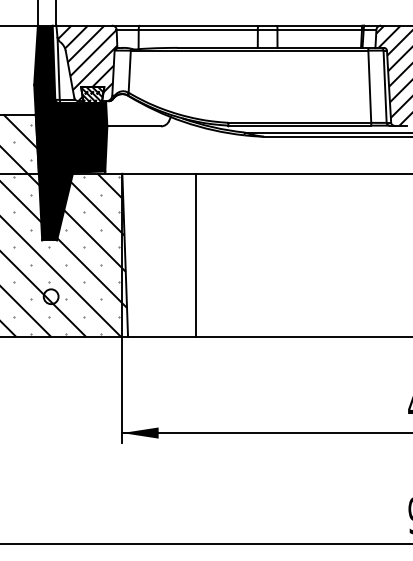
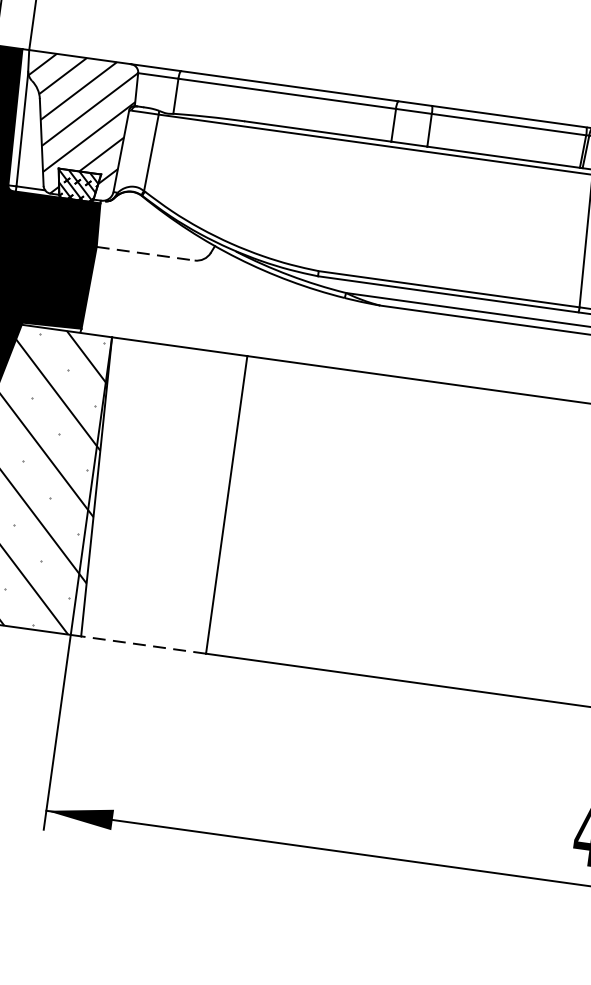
line: (134, 126) -> (146, 254), solid -> dashed
line: (161, 336) -> (142, 644), solid -> dashed

